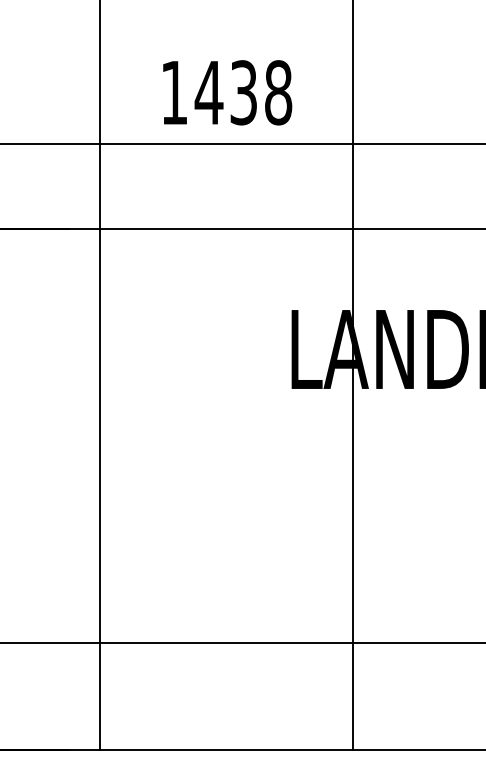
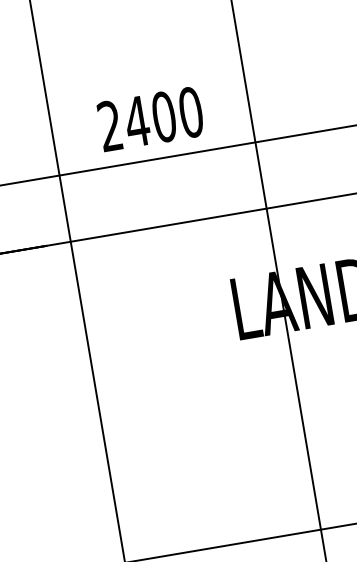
text: (226, 92) -> (150, 119), 1438 -> 2400

